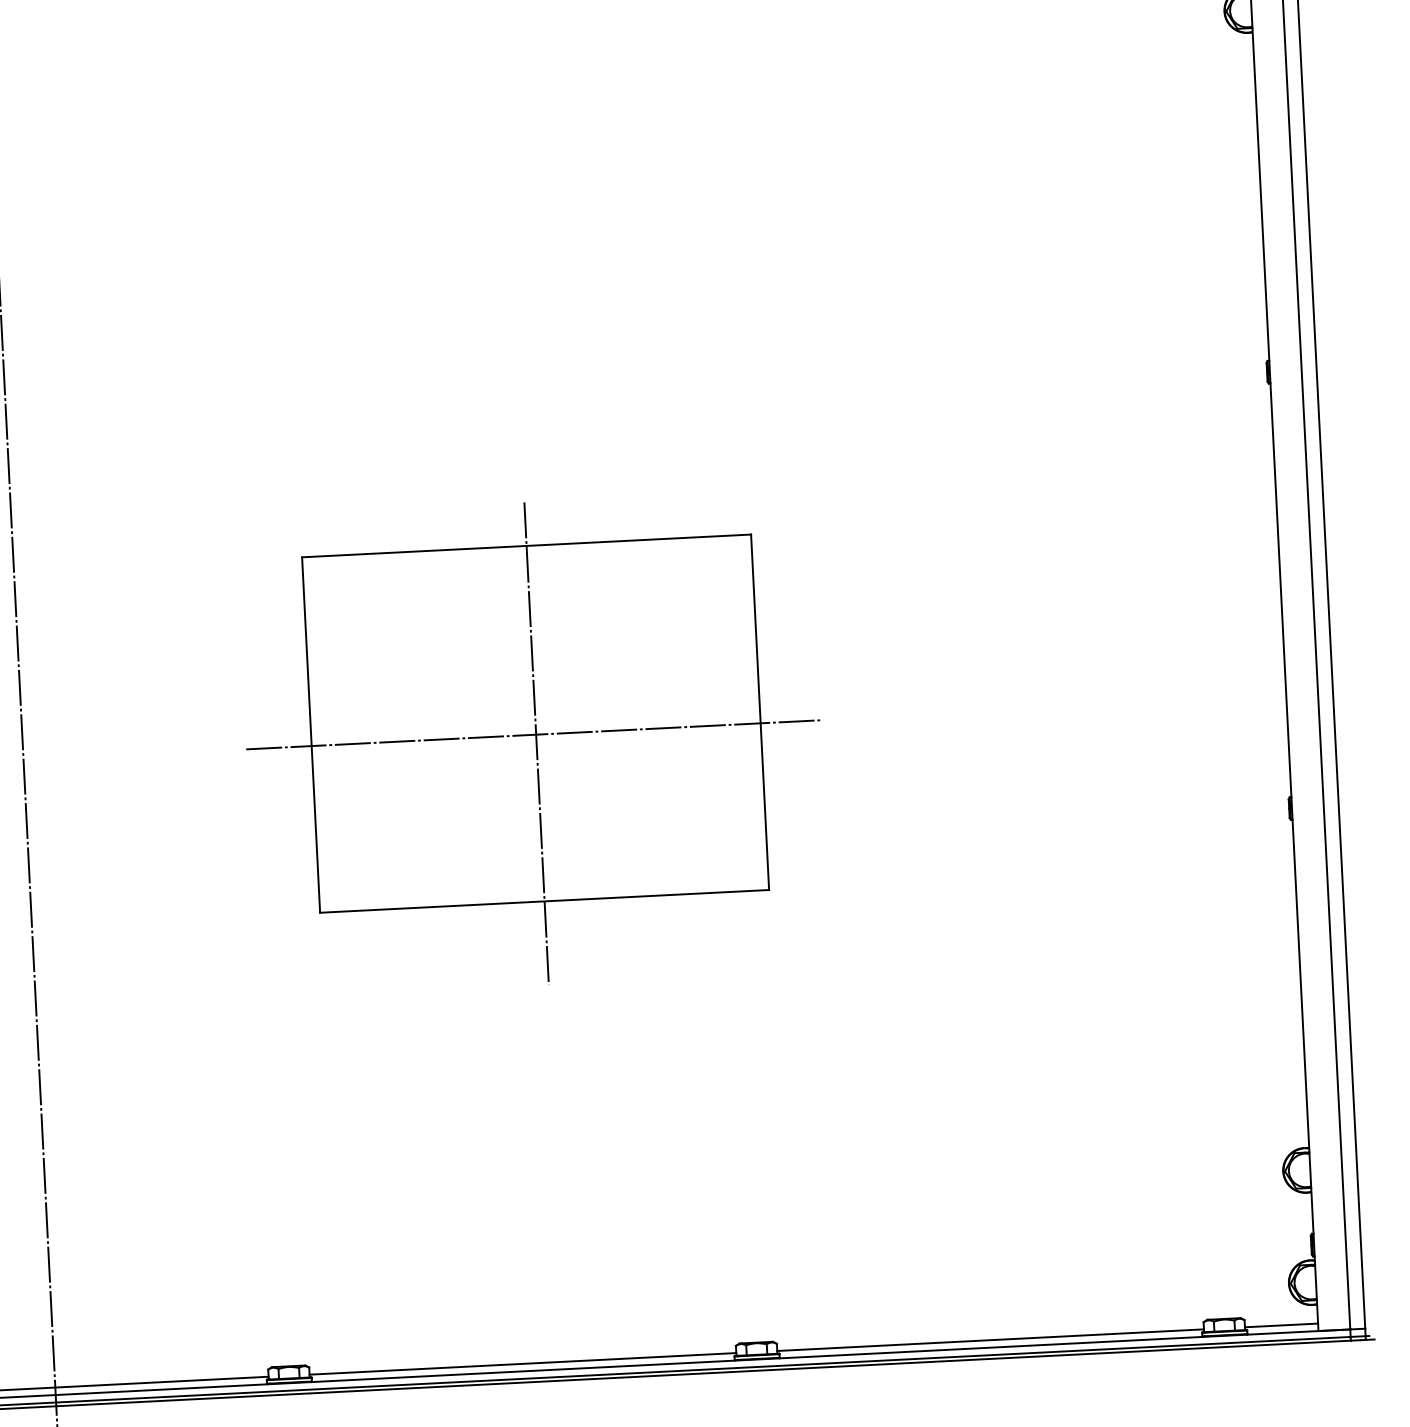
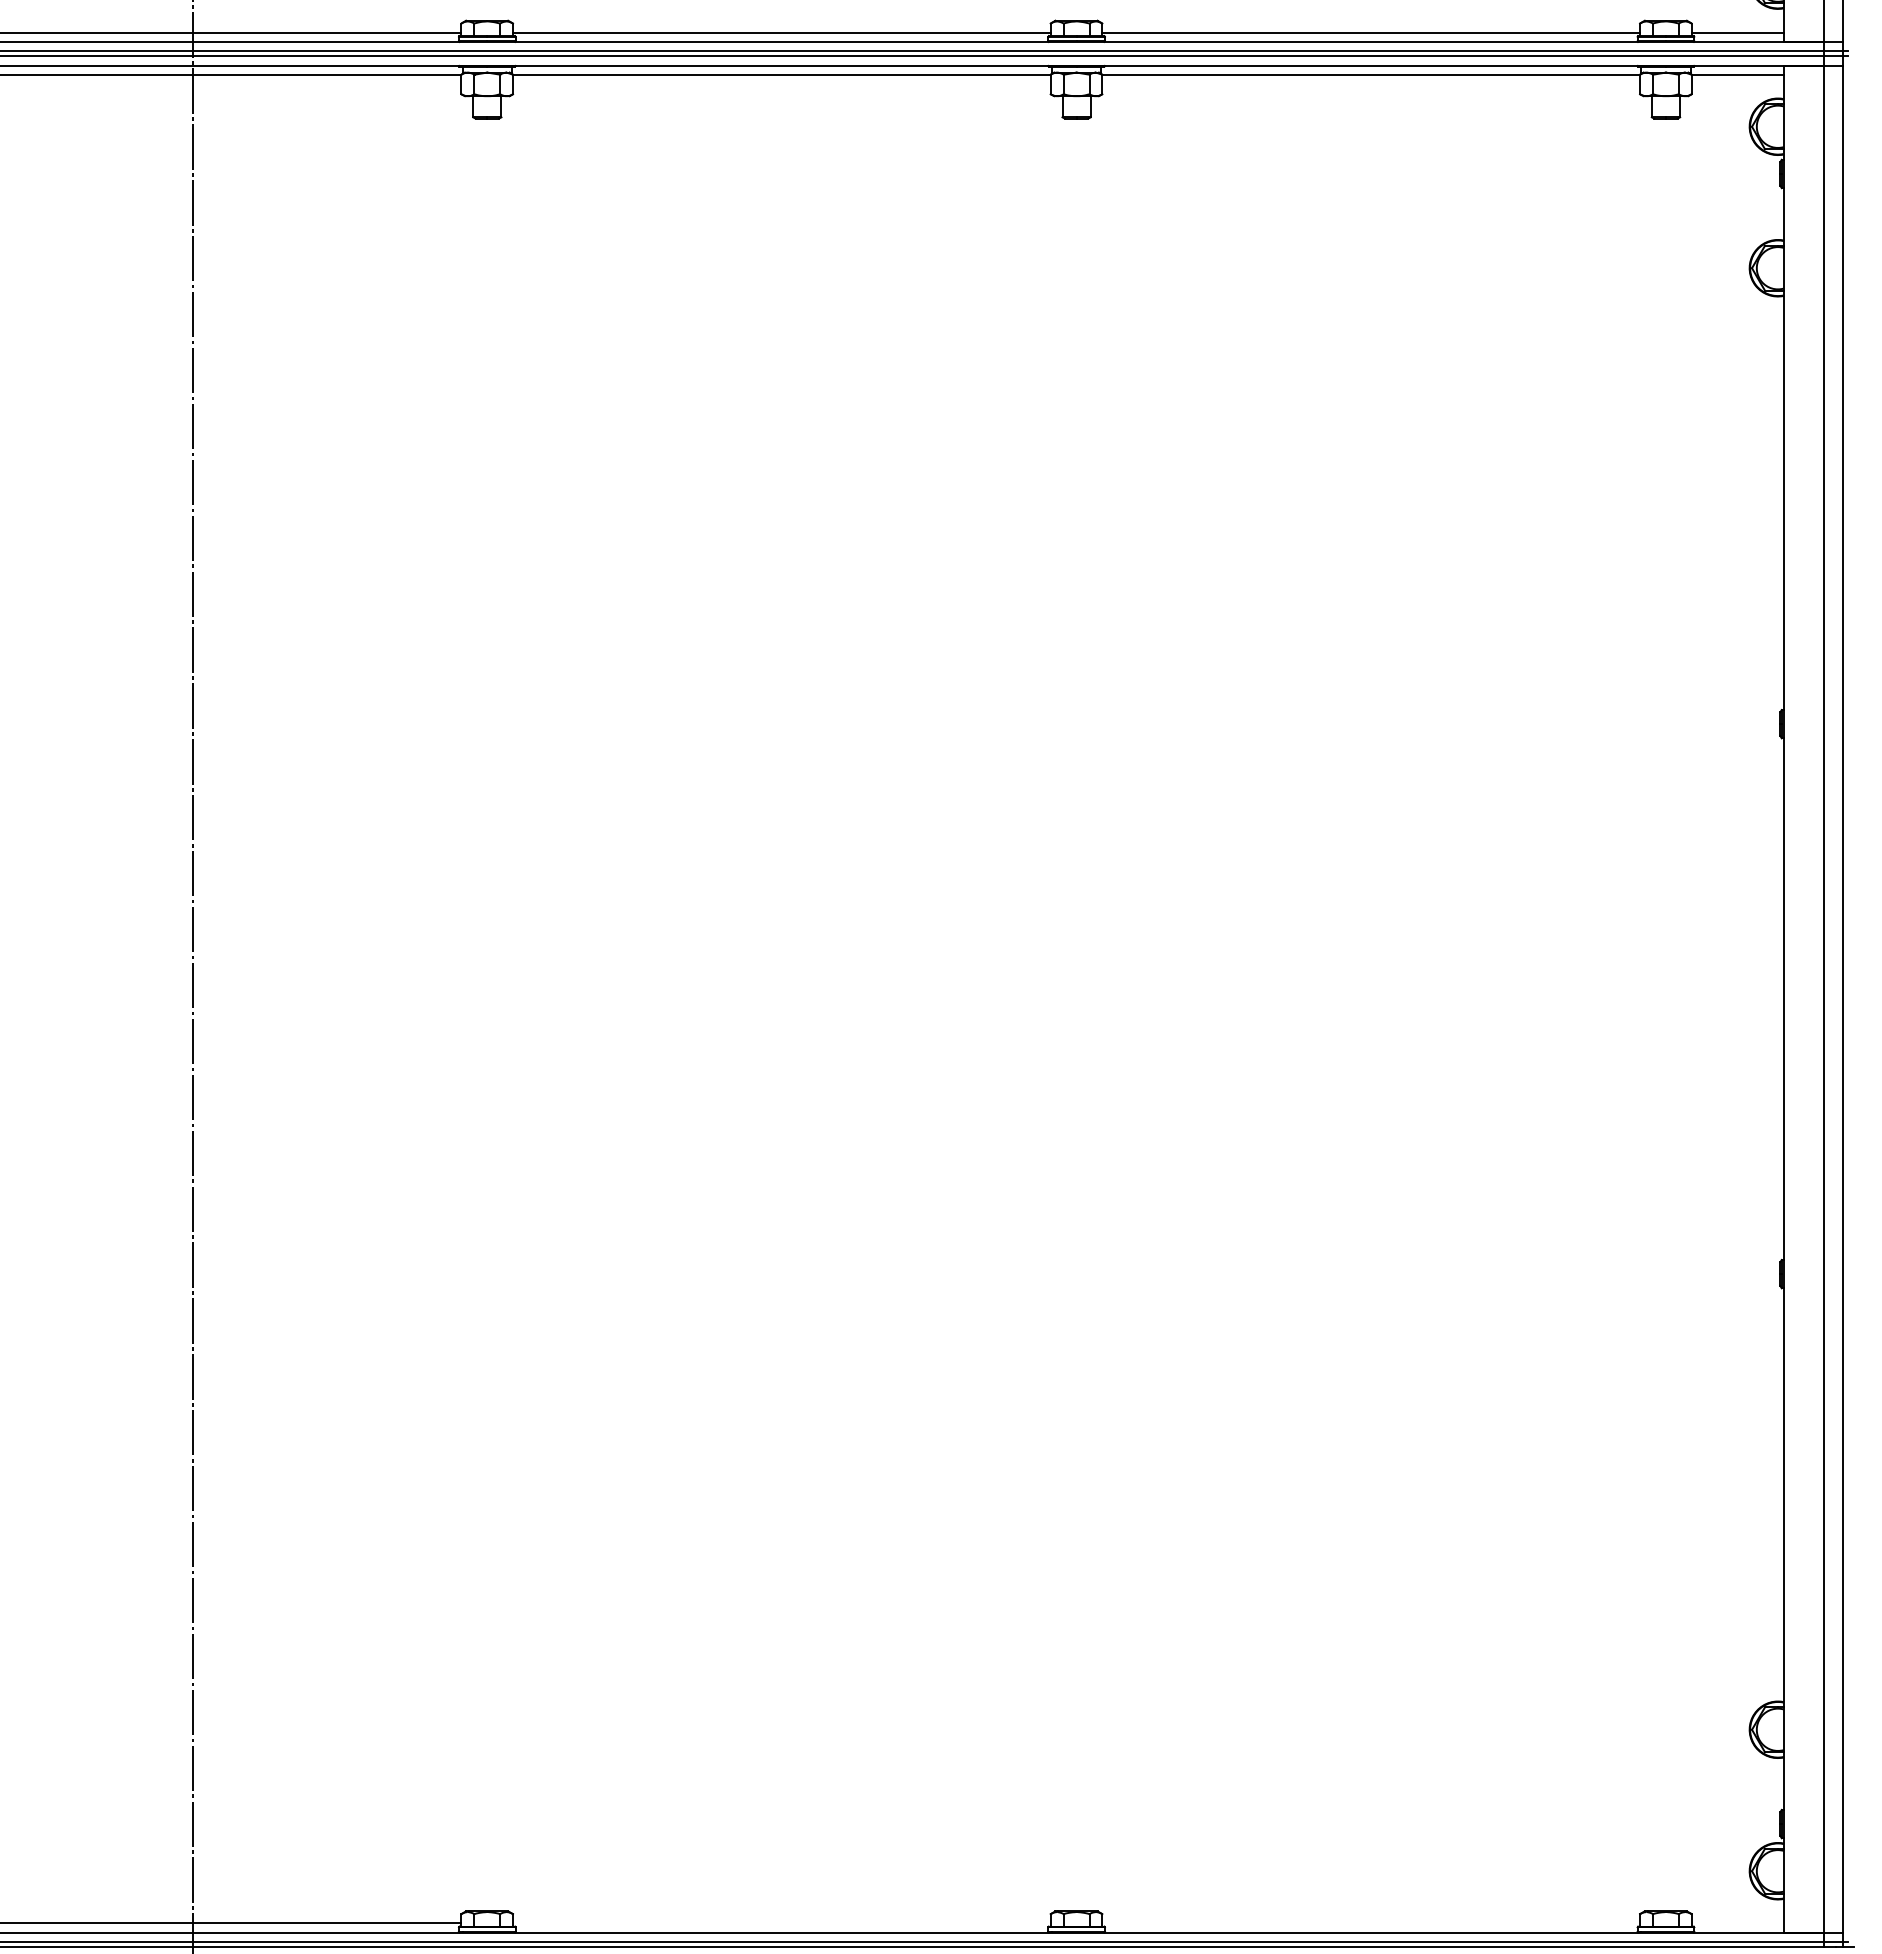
part: (533, 743) -> (834, 1144), removed
line: (1281, 1325) -> (1737, 1923), removed
line: (990, 1340) -> (1371, 1923), removed
line: (522, 1364) -> (781, 1923), removed

